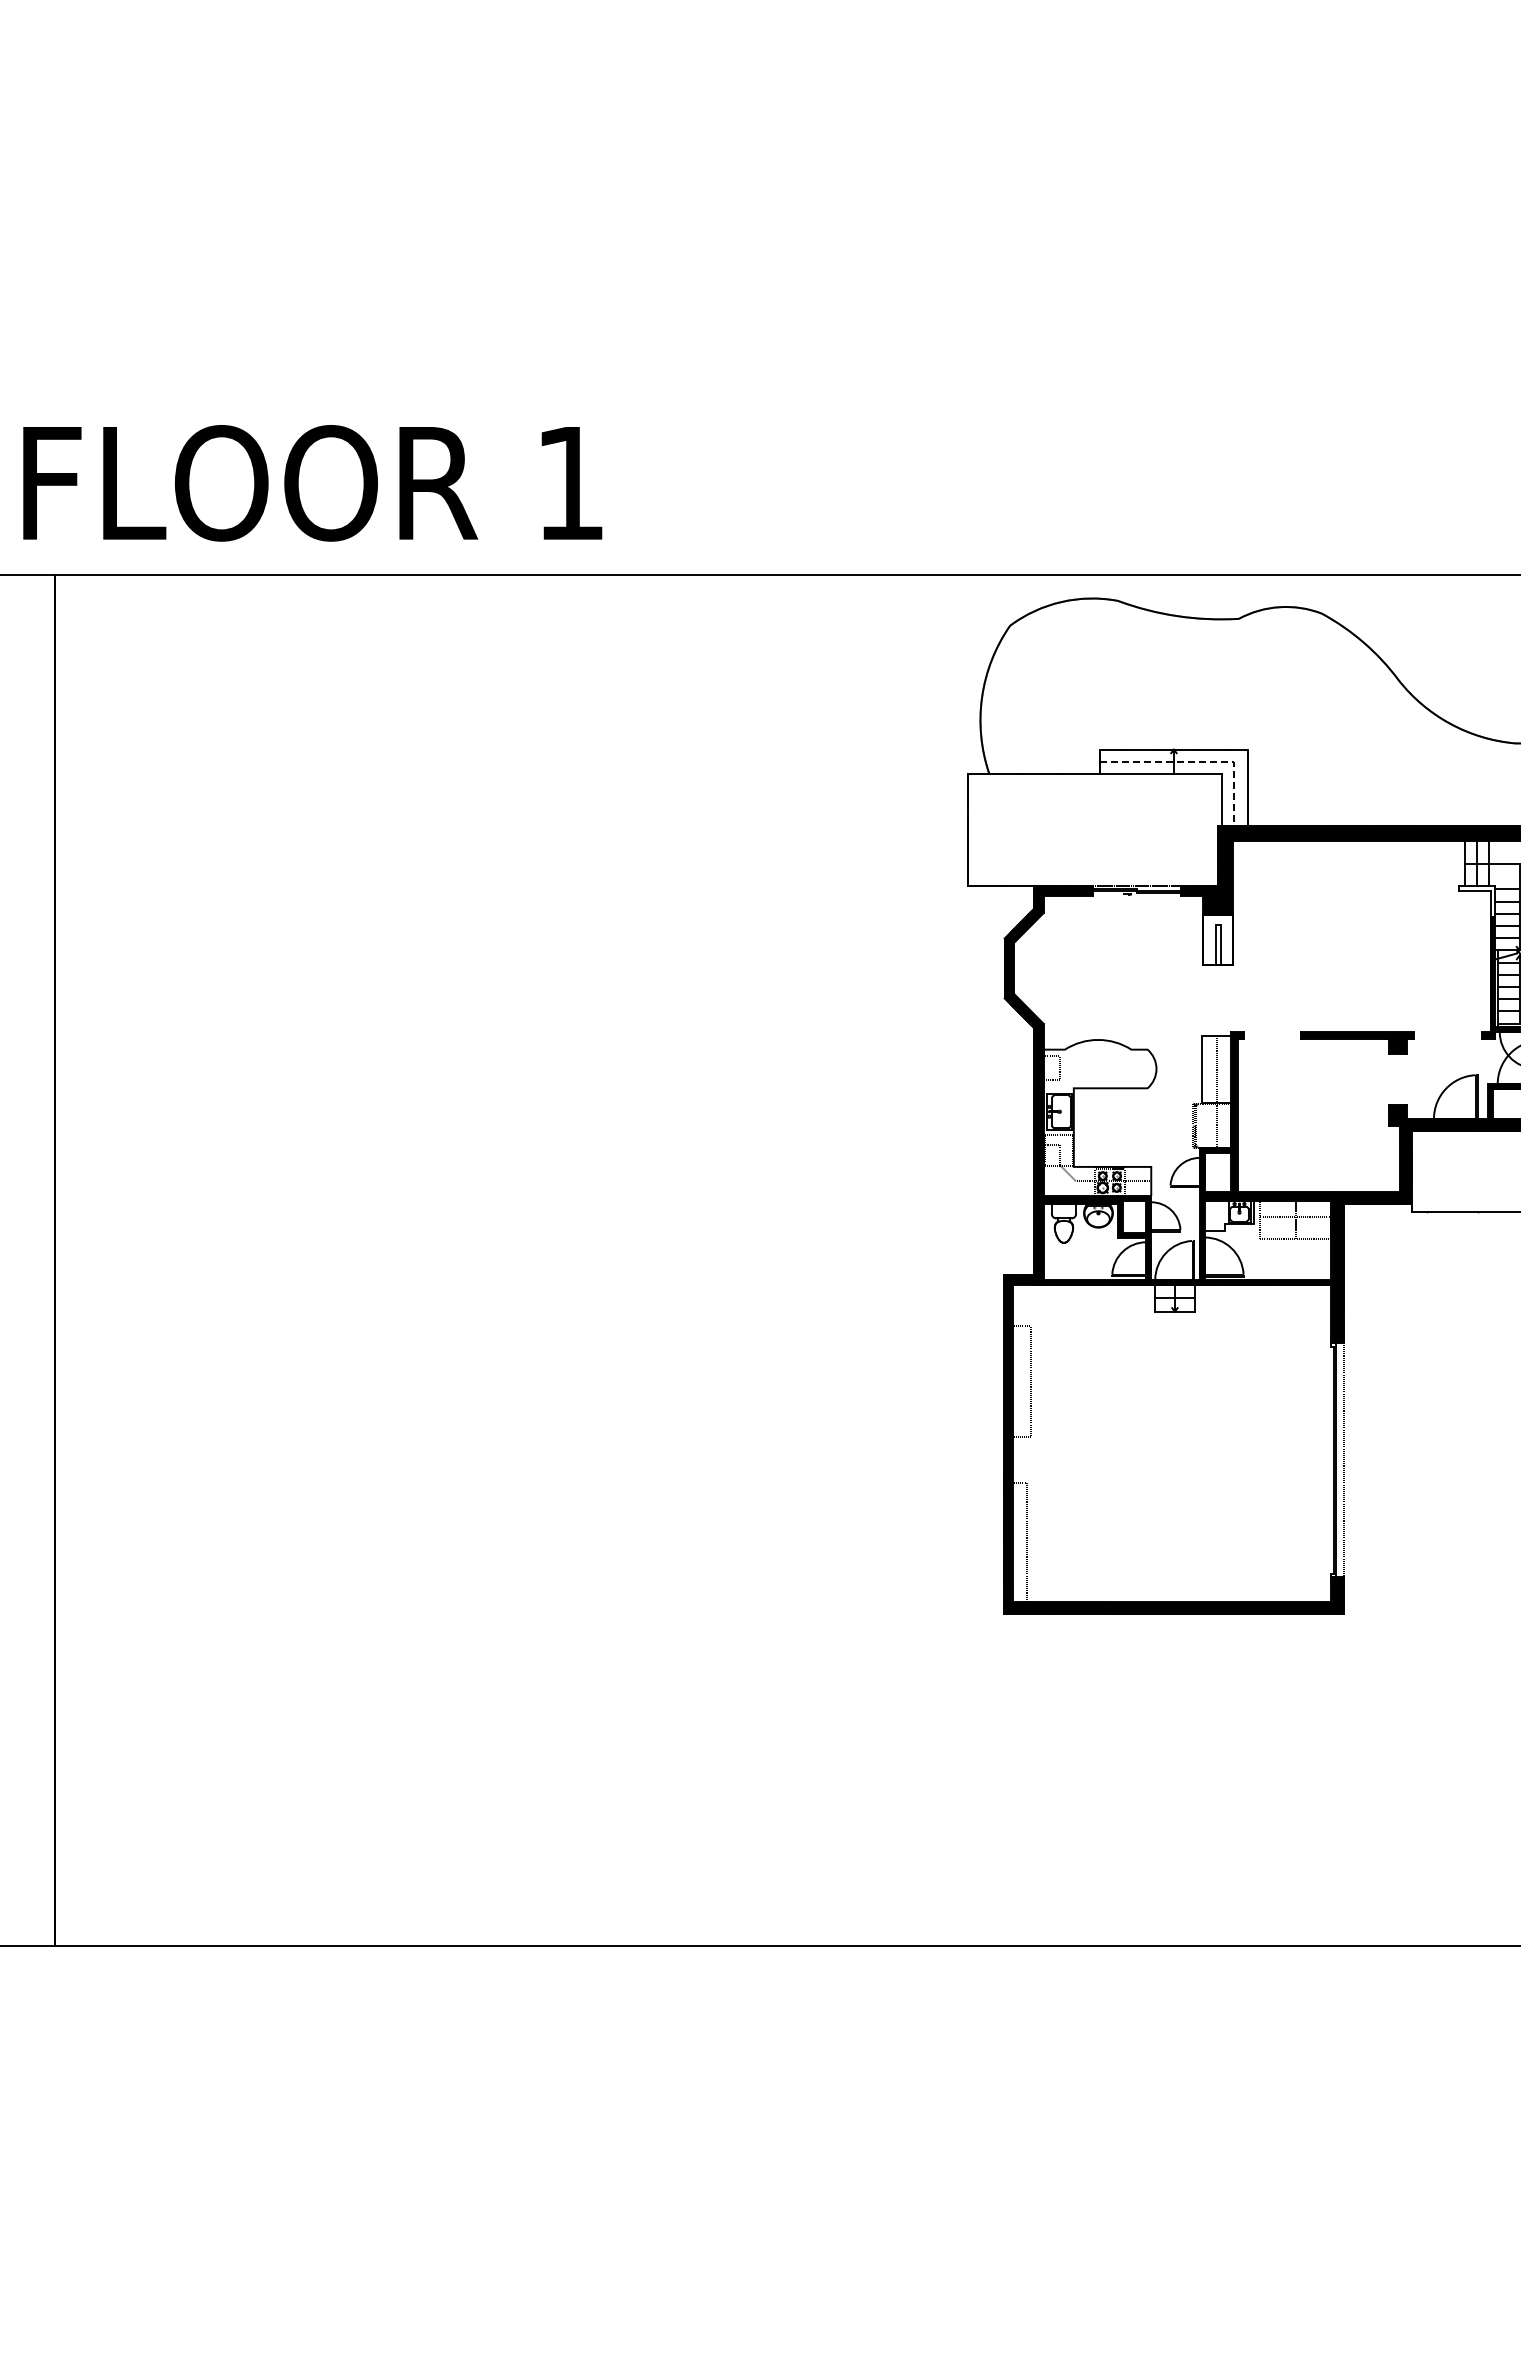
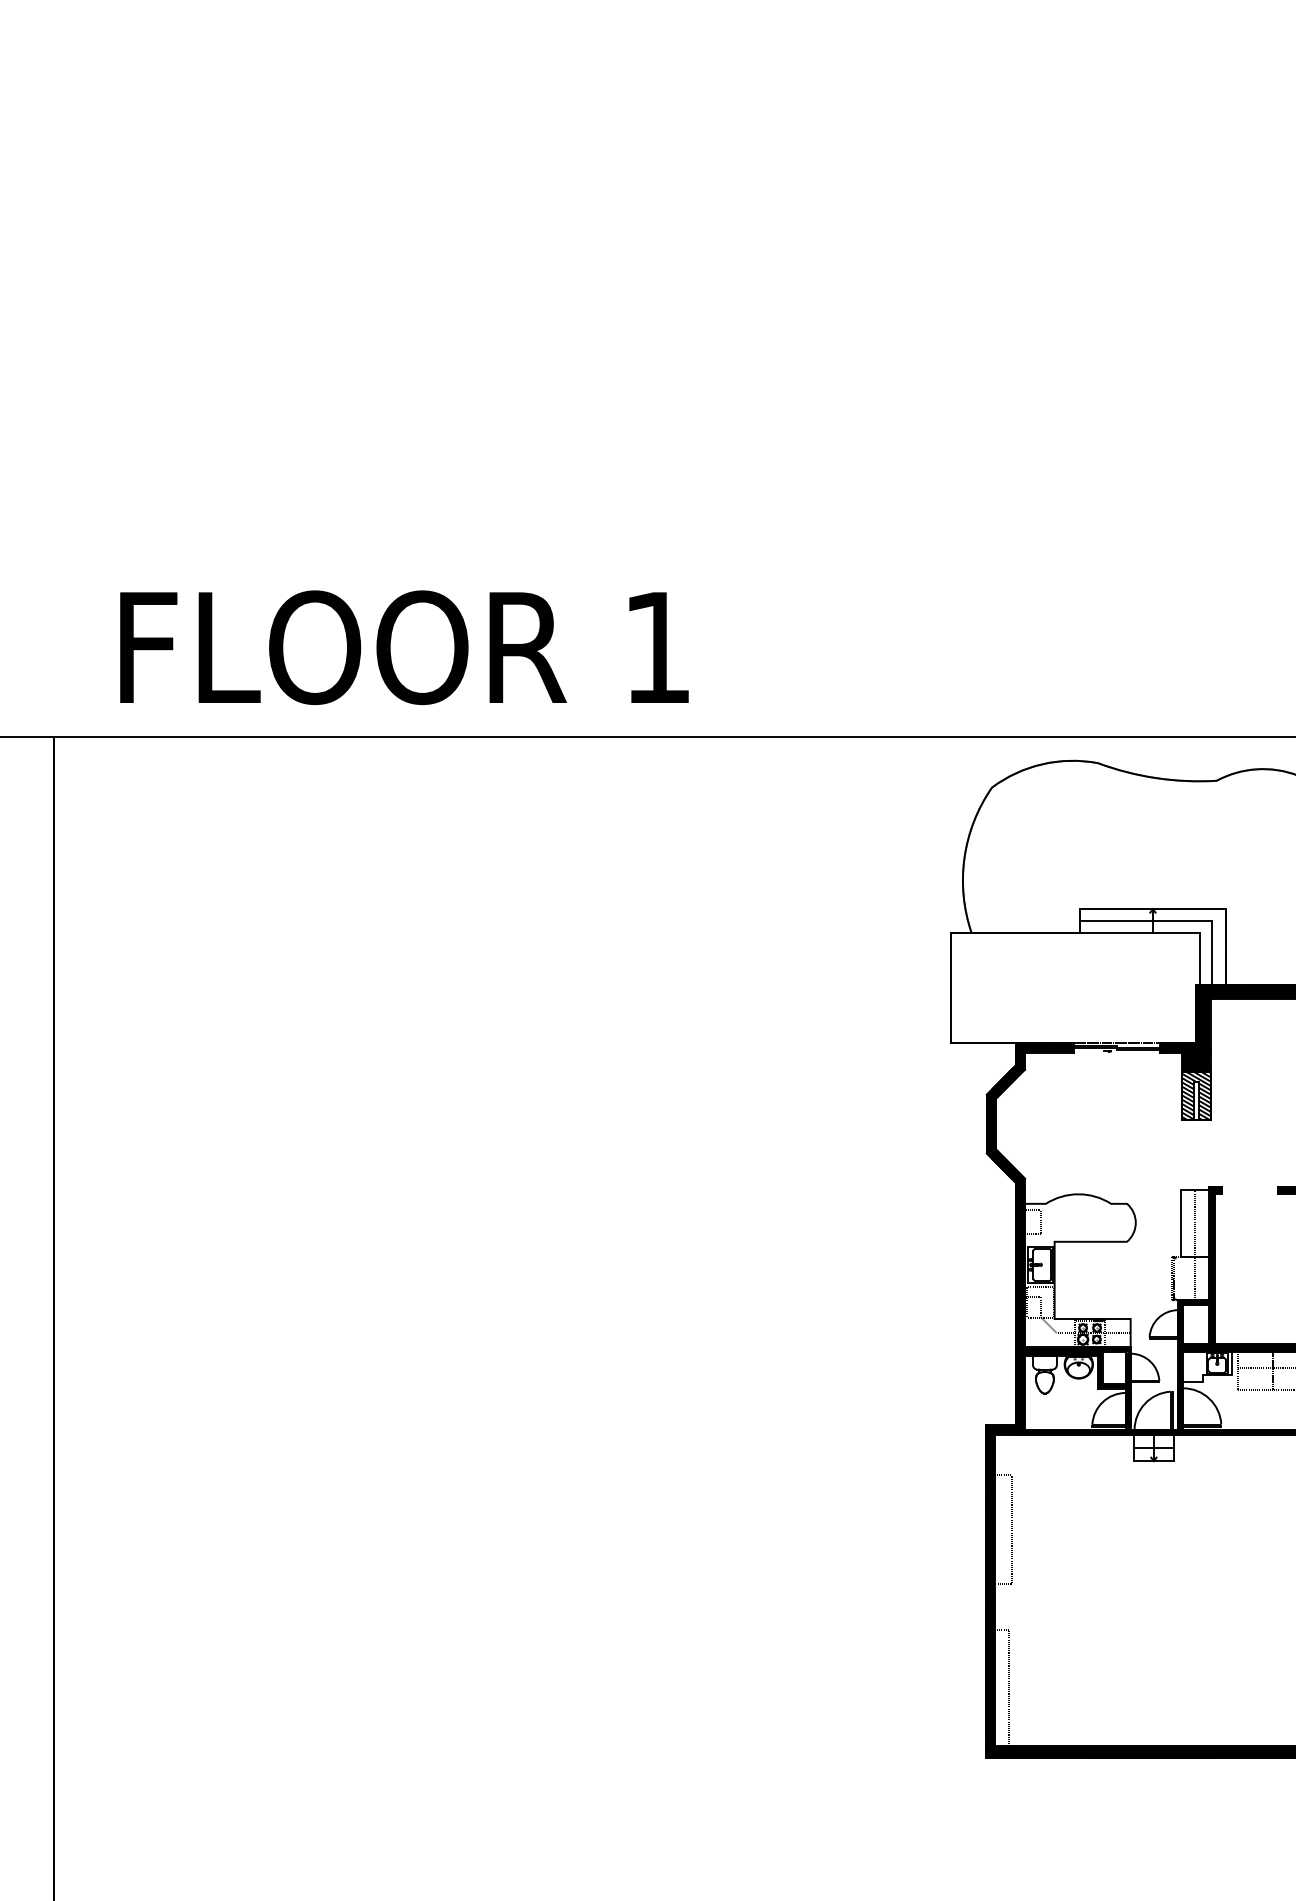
text: (312, 483) -> (404, 647), moved
line: (1200, 761) -> (1179, 920), dashed -> solid
hatch: (1217, 939) -> (1195, 1095), added

